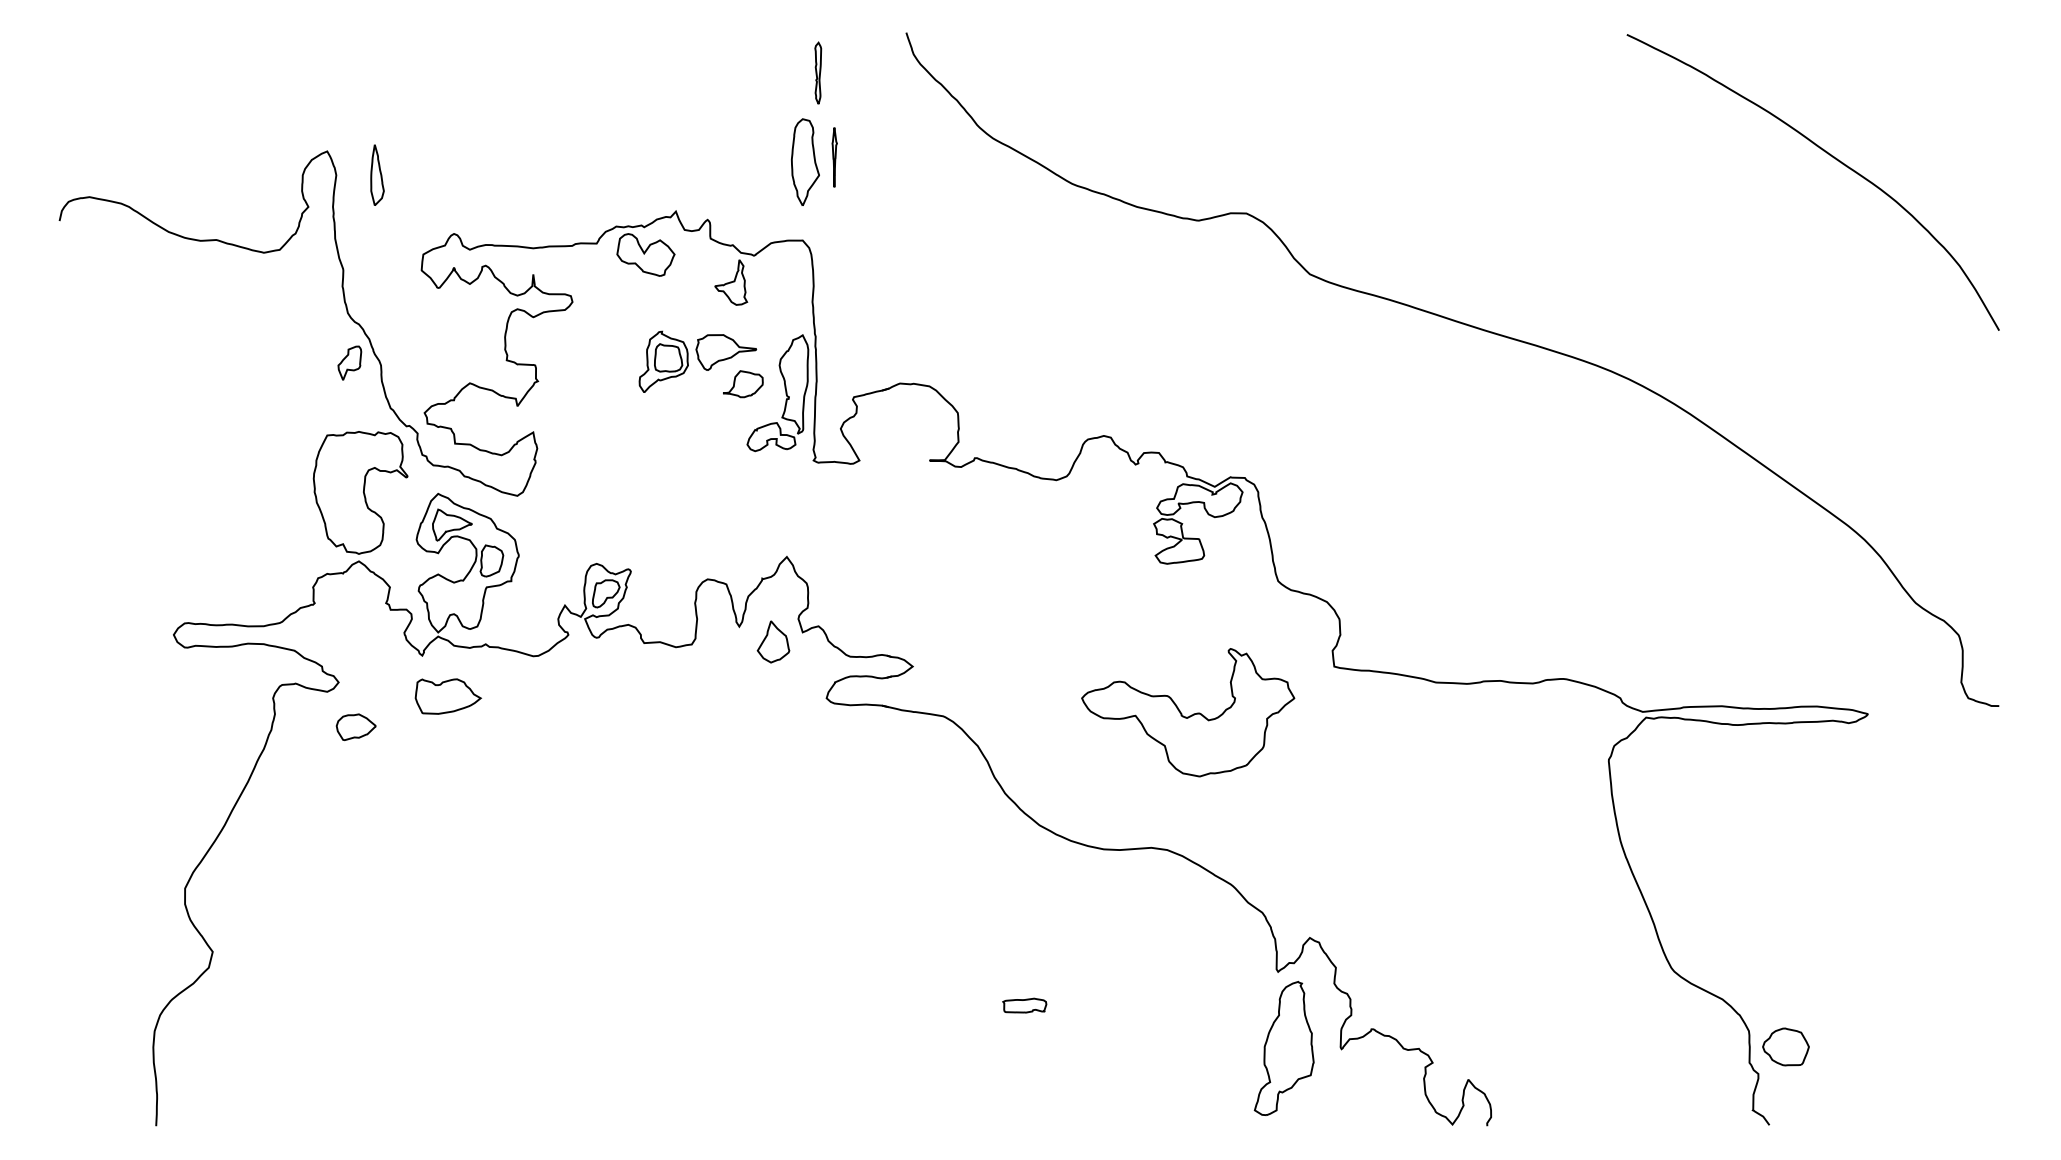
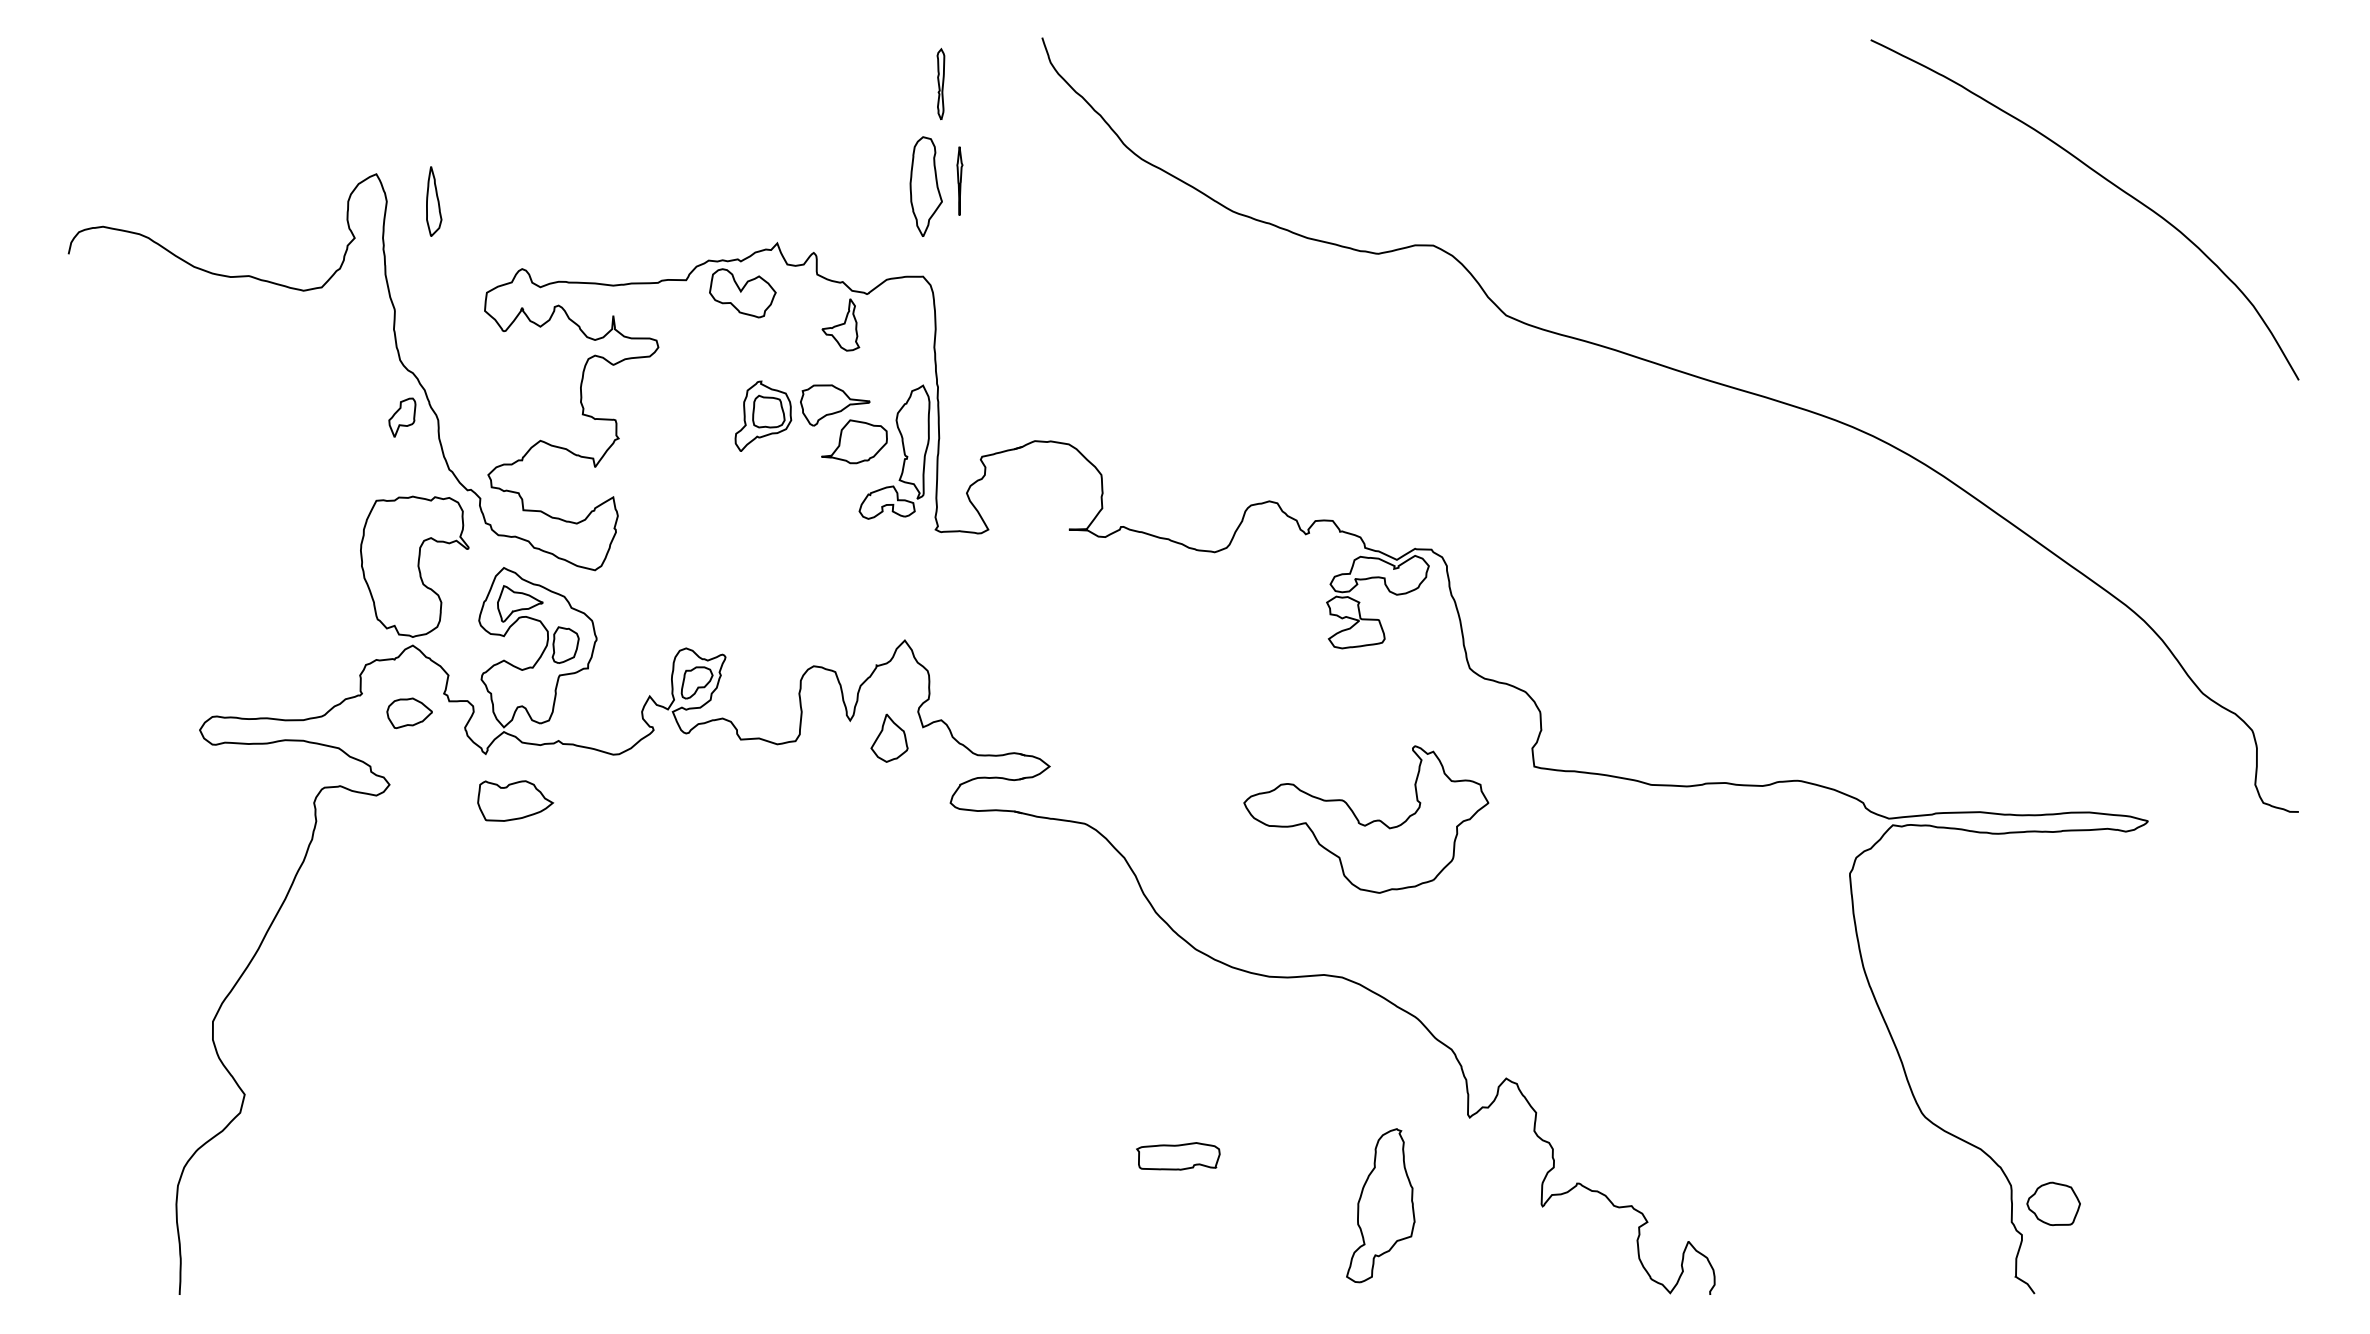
part: (743, 383) -> (854, 441), size x1.43
part: (356, 727) -> (409, 713), moved
part: (1024, 1005) -> (1178, 1156), size x1.67
part: (1284, 1048) -> (1380, 1205), moved

